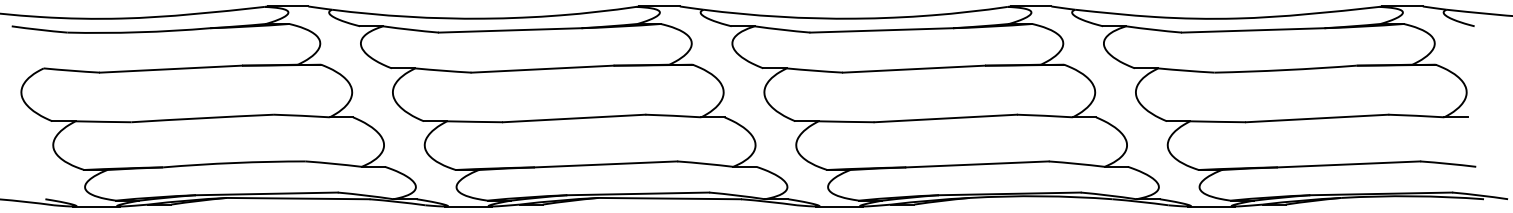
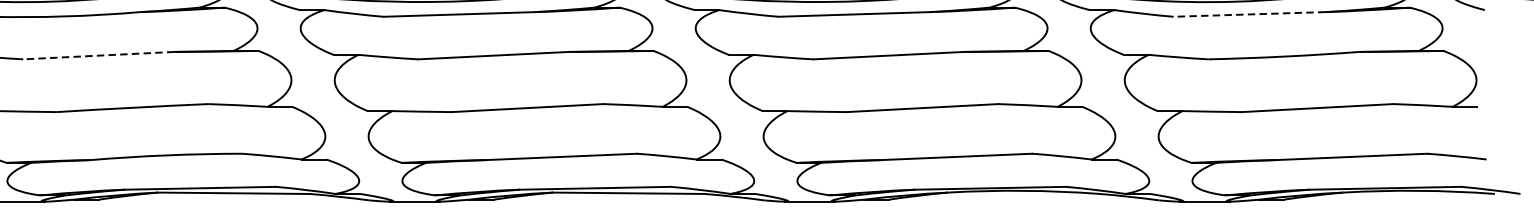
line: (1252, 30) -> (1248, 14), solid -> dashed
line: (170, 69) -> (98, 56), solid -> dashed

